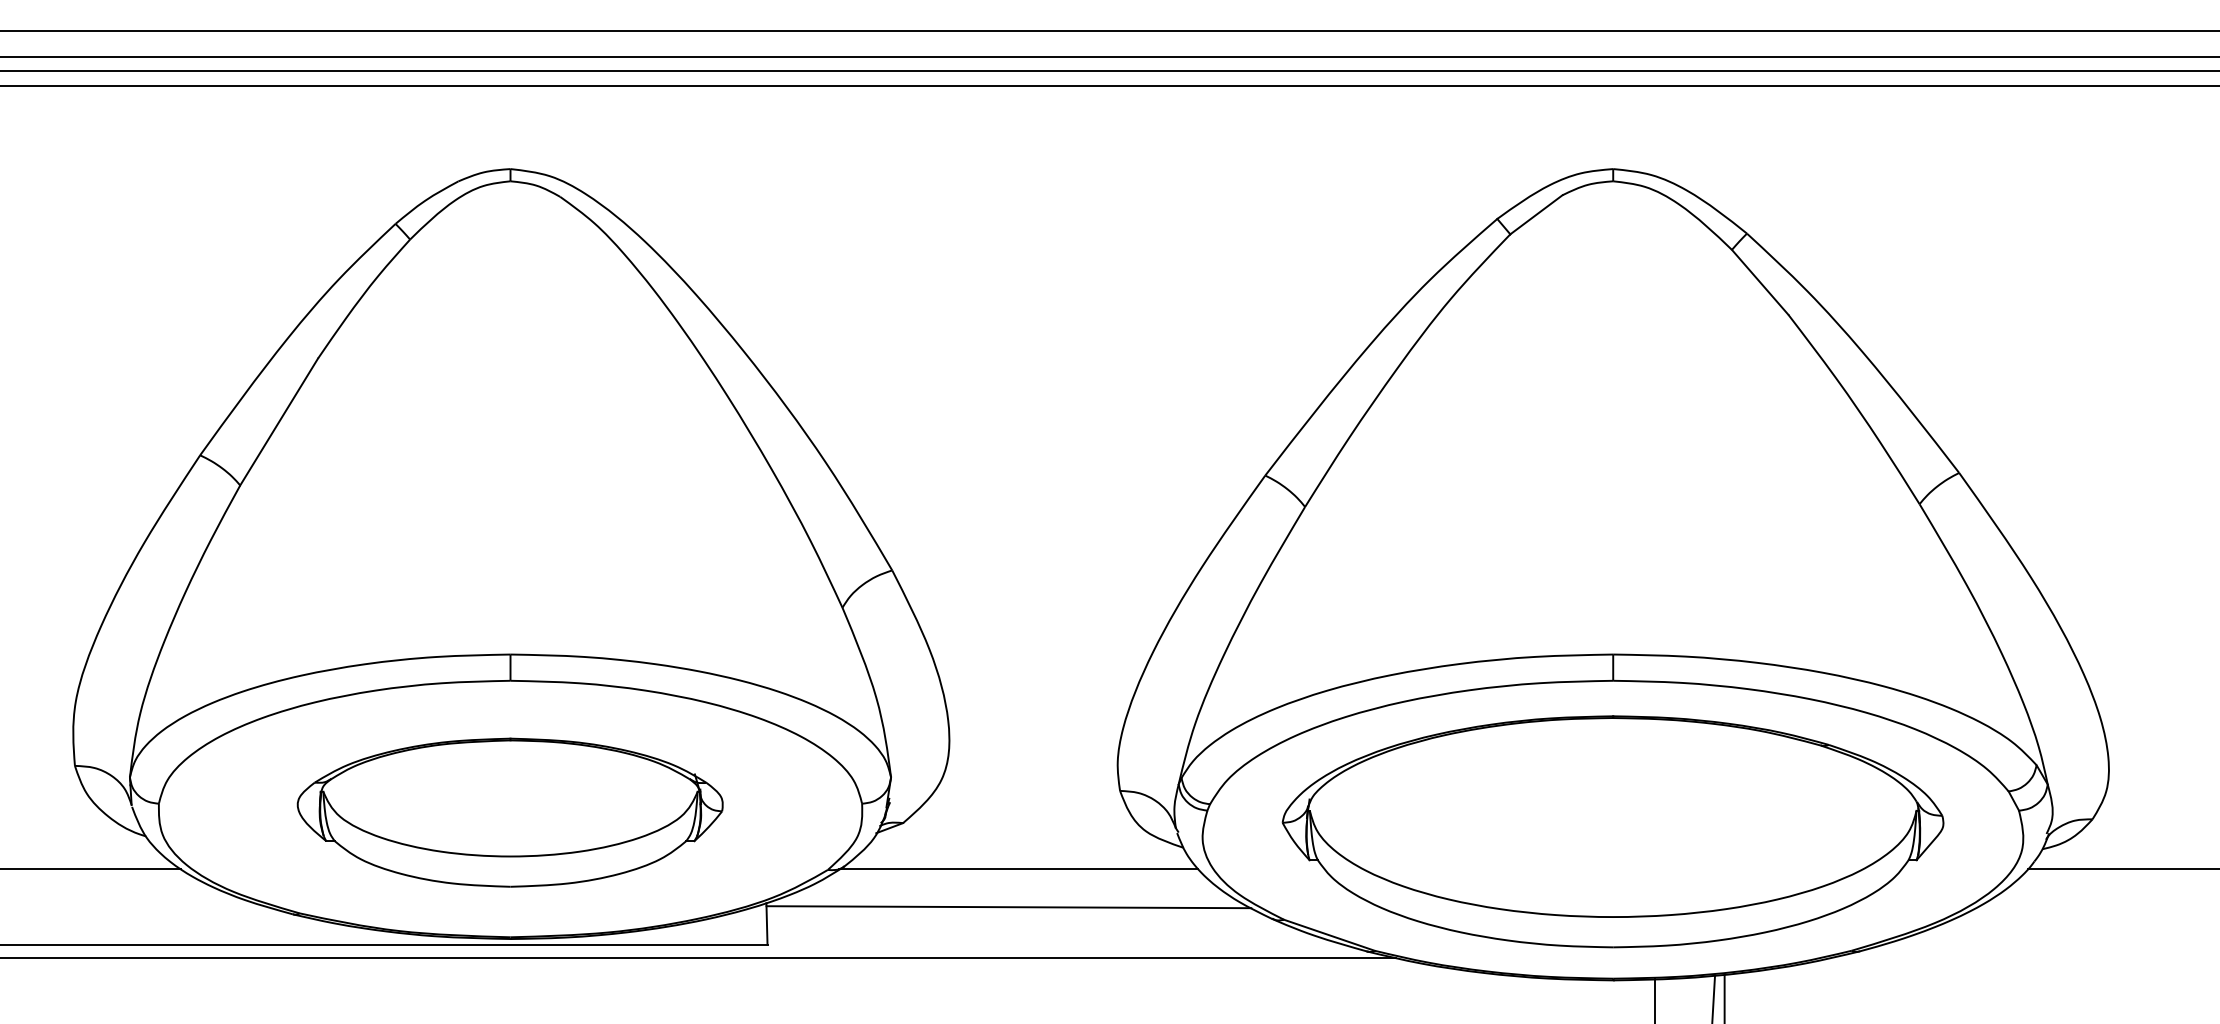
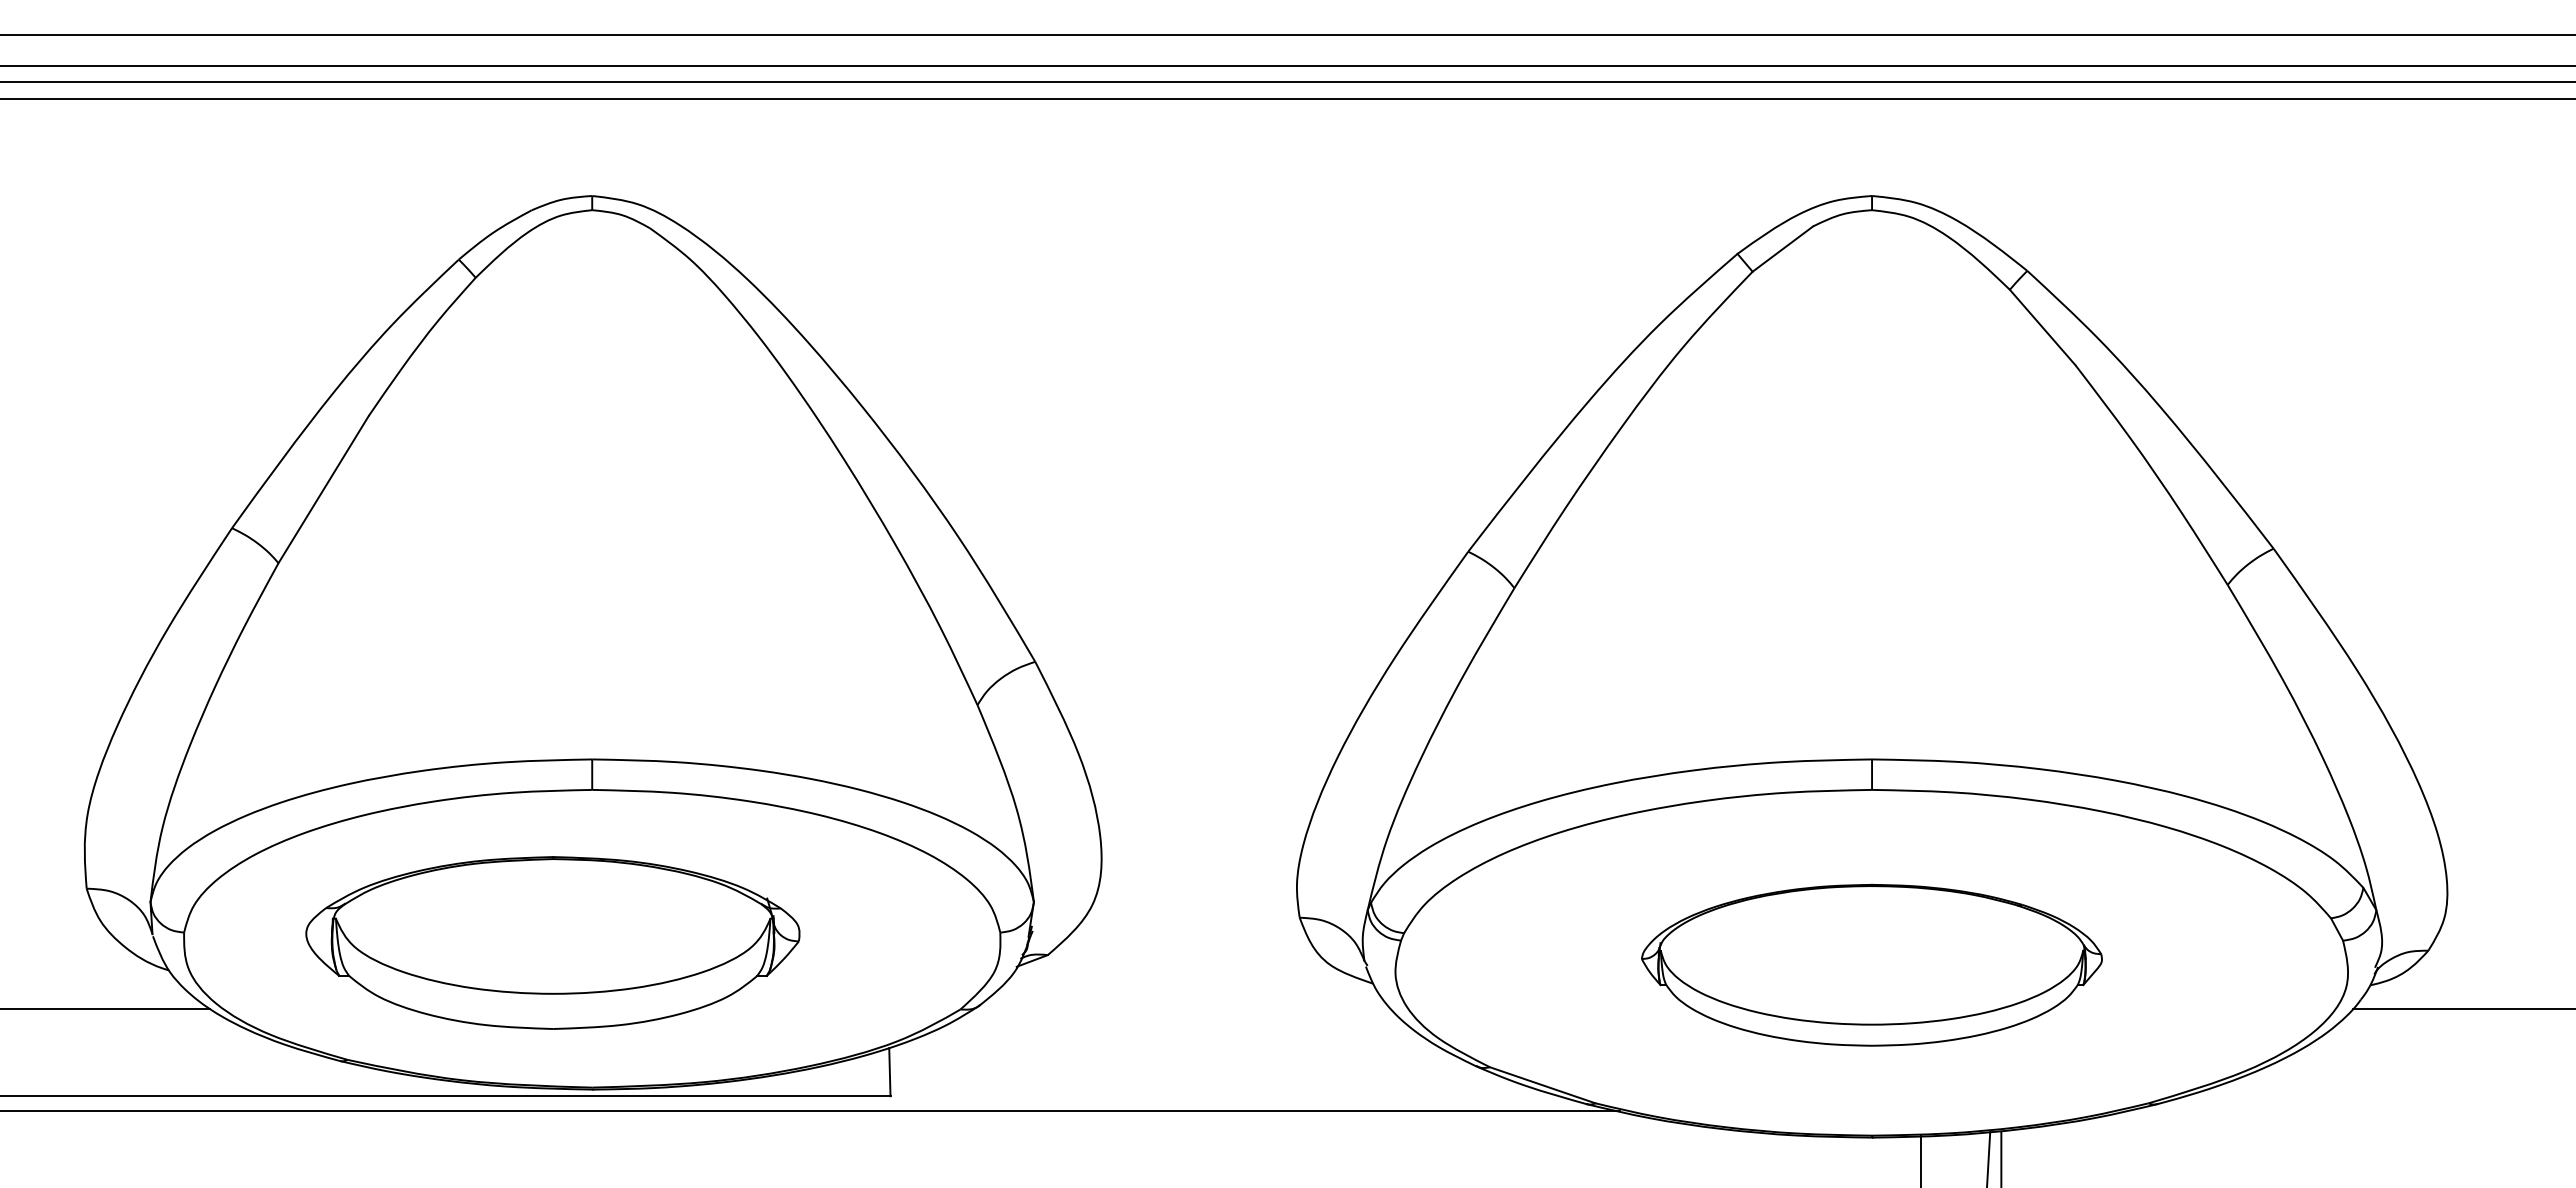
part: (509, 812) -> (552, 942), moved
part: (1612, 832) -> (1871, 965), size x0.6
line: (1018, 869) -> (1181, 1008), removed
line: (1008, 907) -> (1170, 1052), removed

